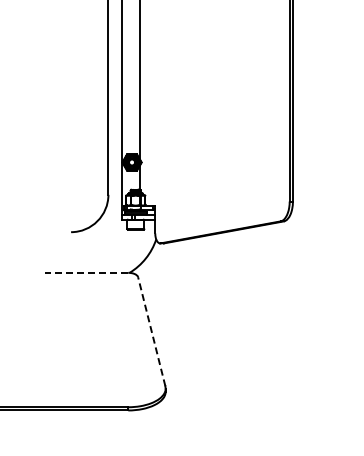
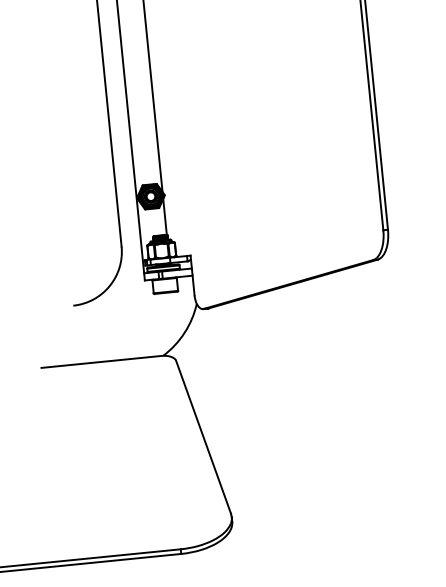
line: (86, 272) -> (101, 361), dashed -> solid
line: (151, 331) -> (203, 437), dashed -> solid

